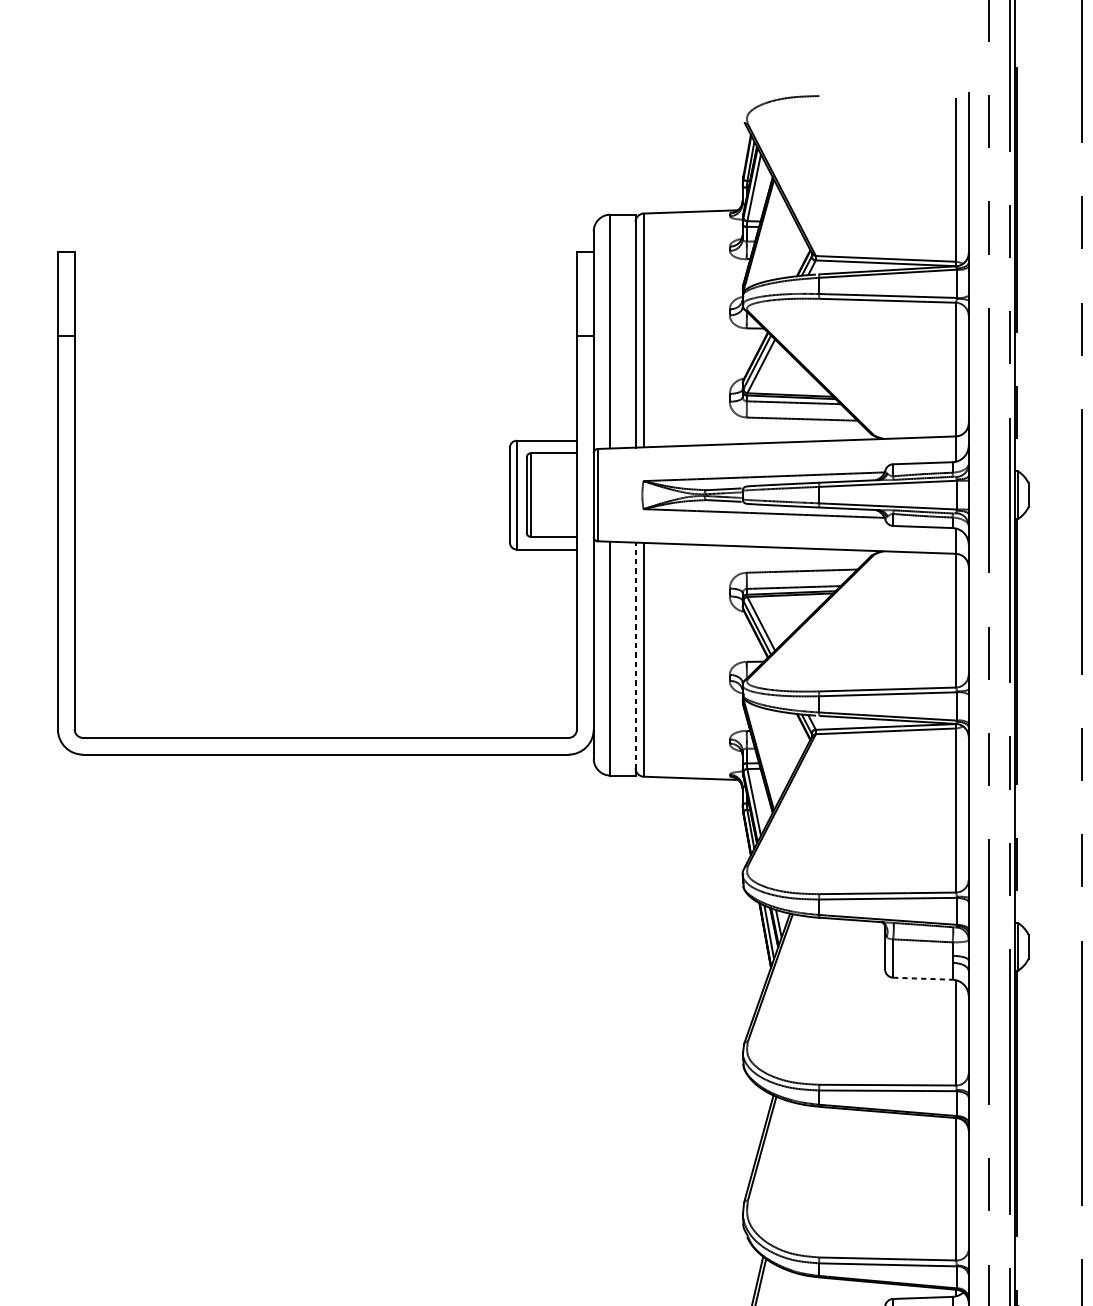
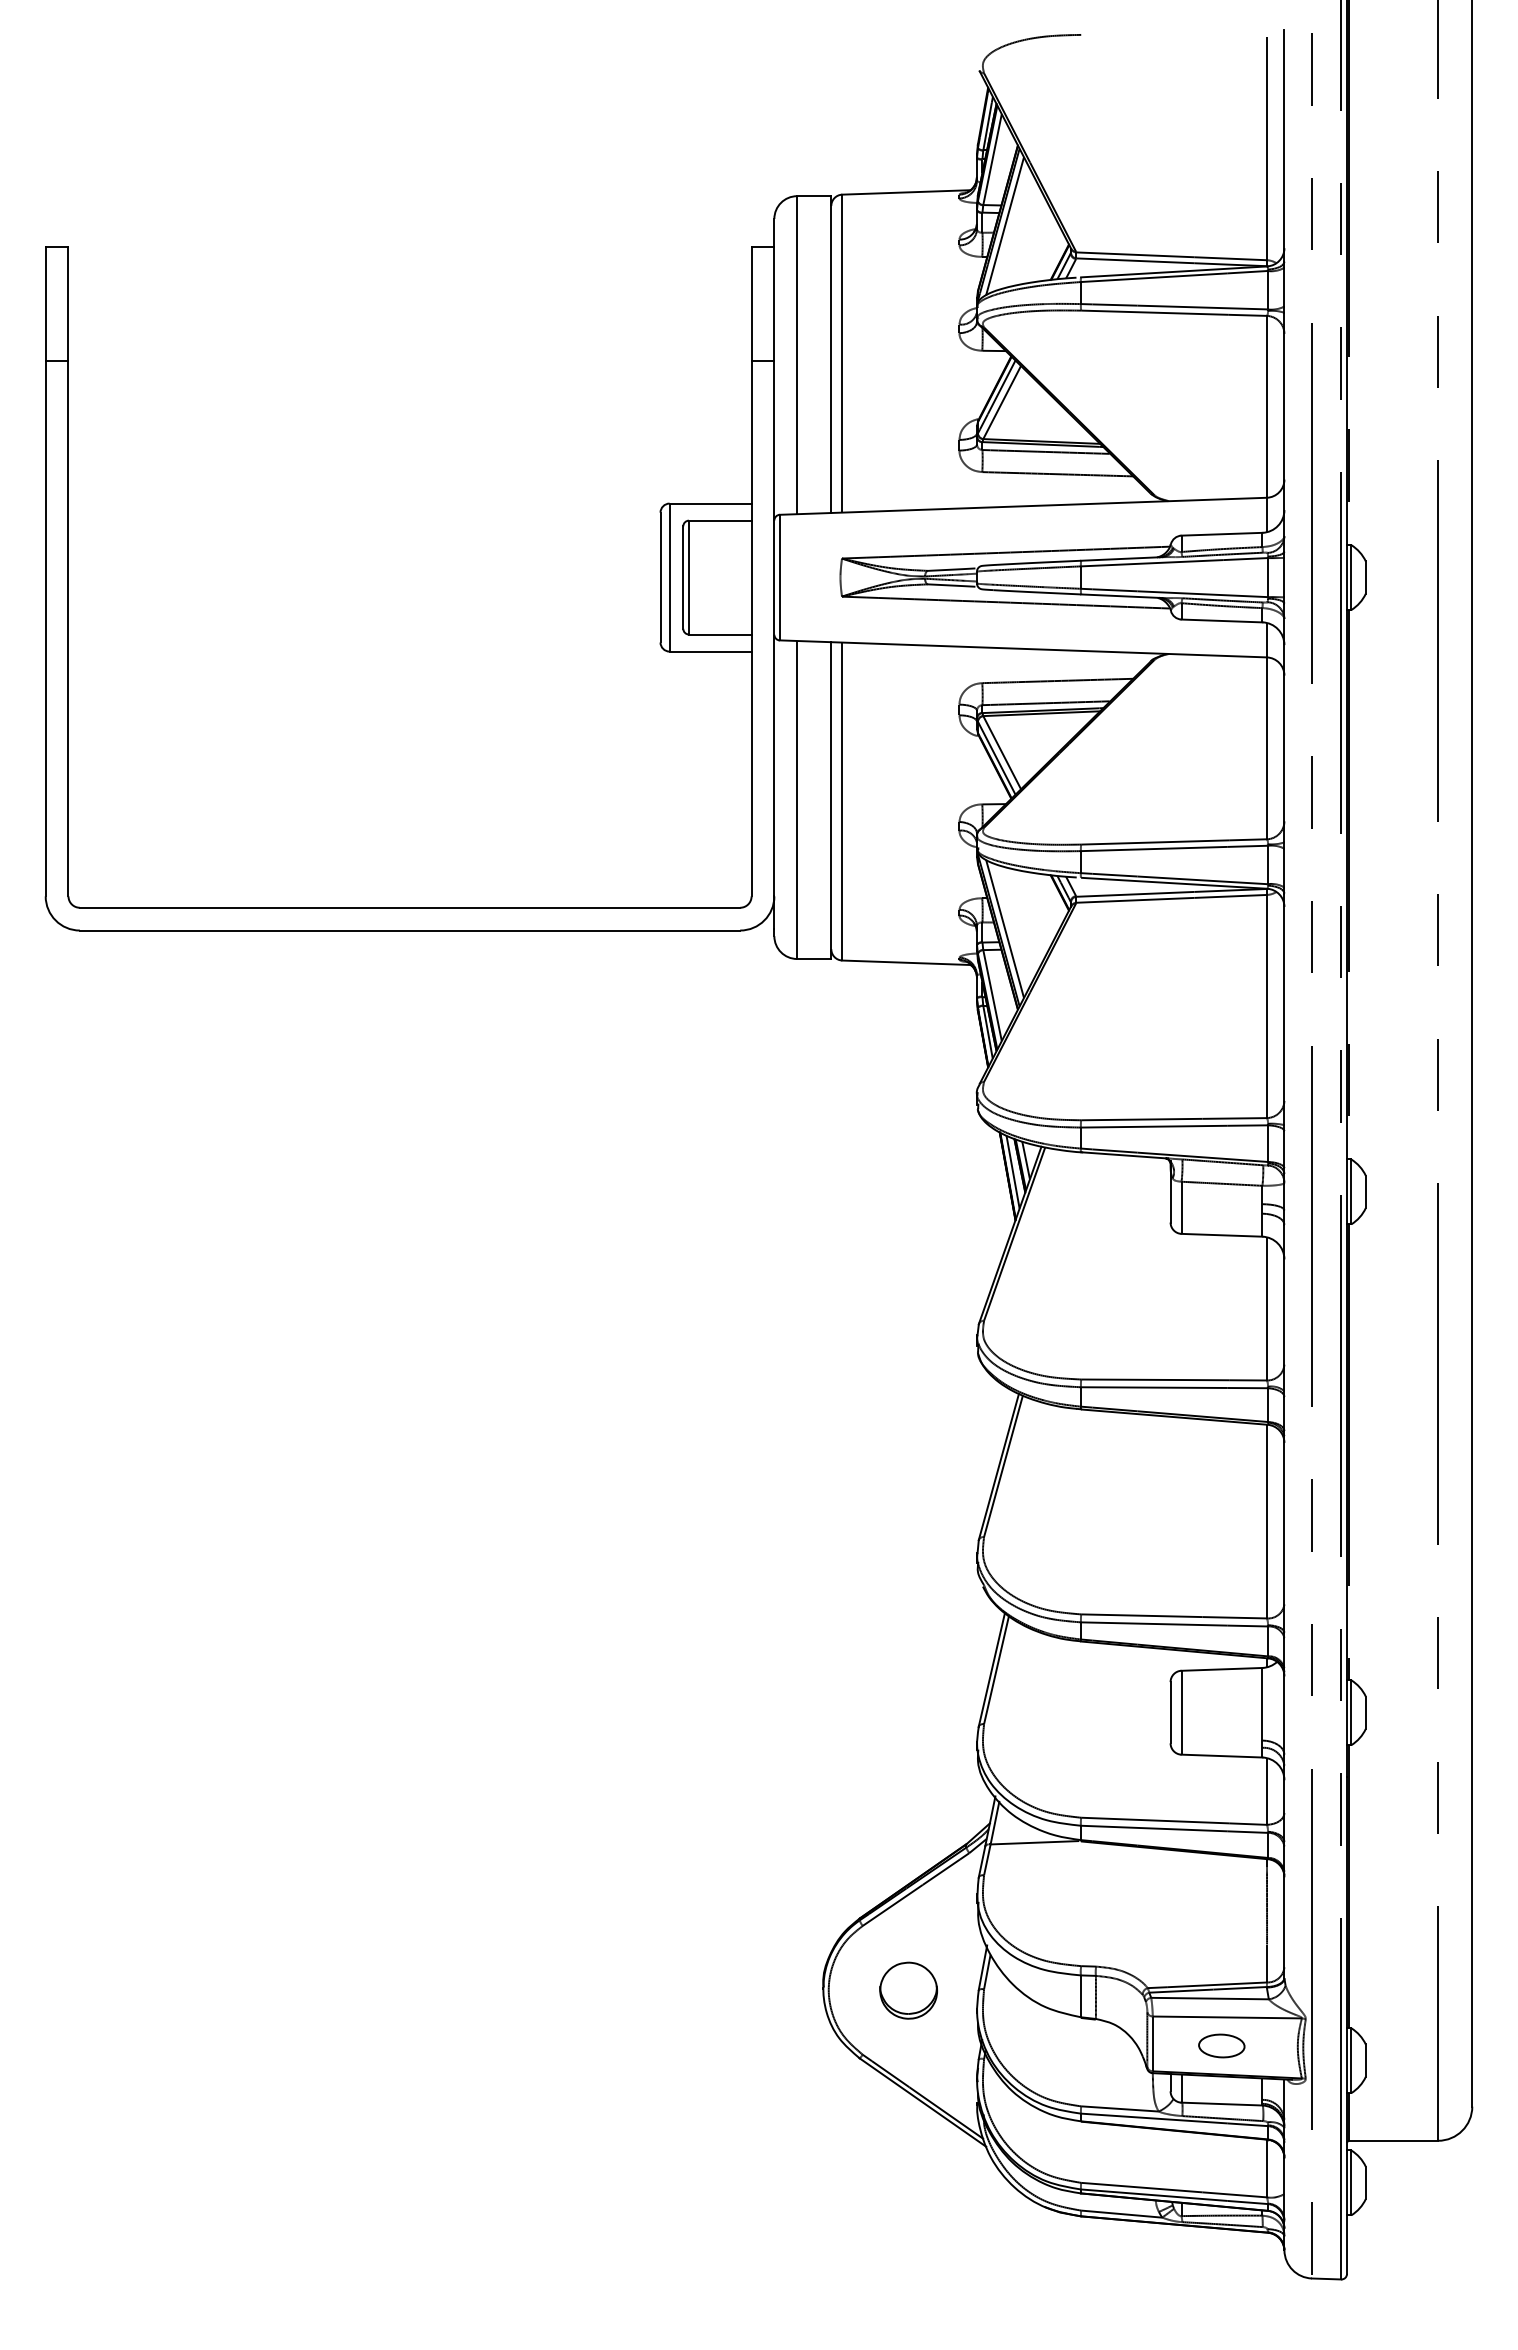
line: (762, 236) -> (1004, 226), added
line: (635, 656) -> (831, 796), dashed -> solid
line: (762, 753) -> (1004, 928), added
line: (923, 978) -> (1222, 1235), dashed -> solid

